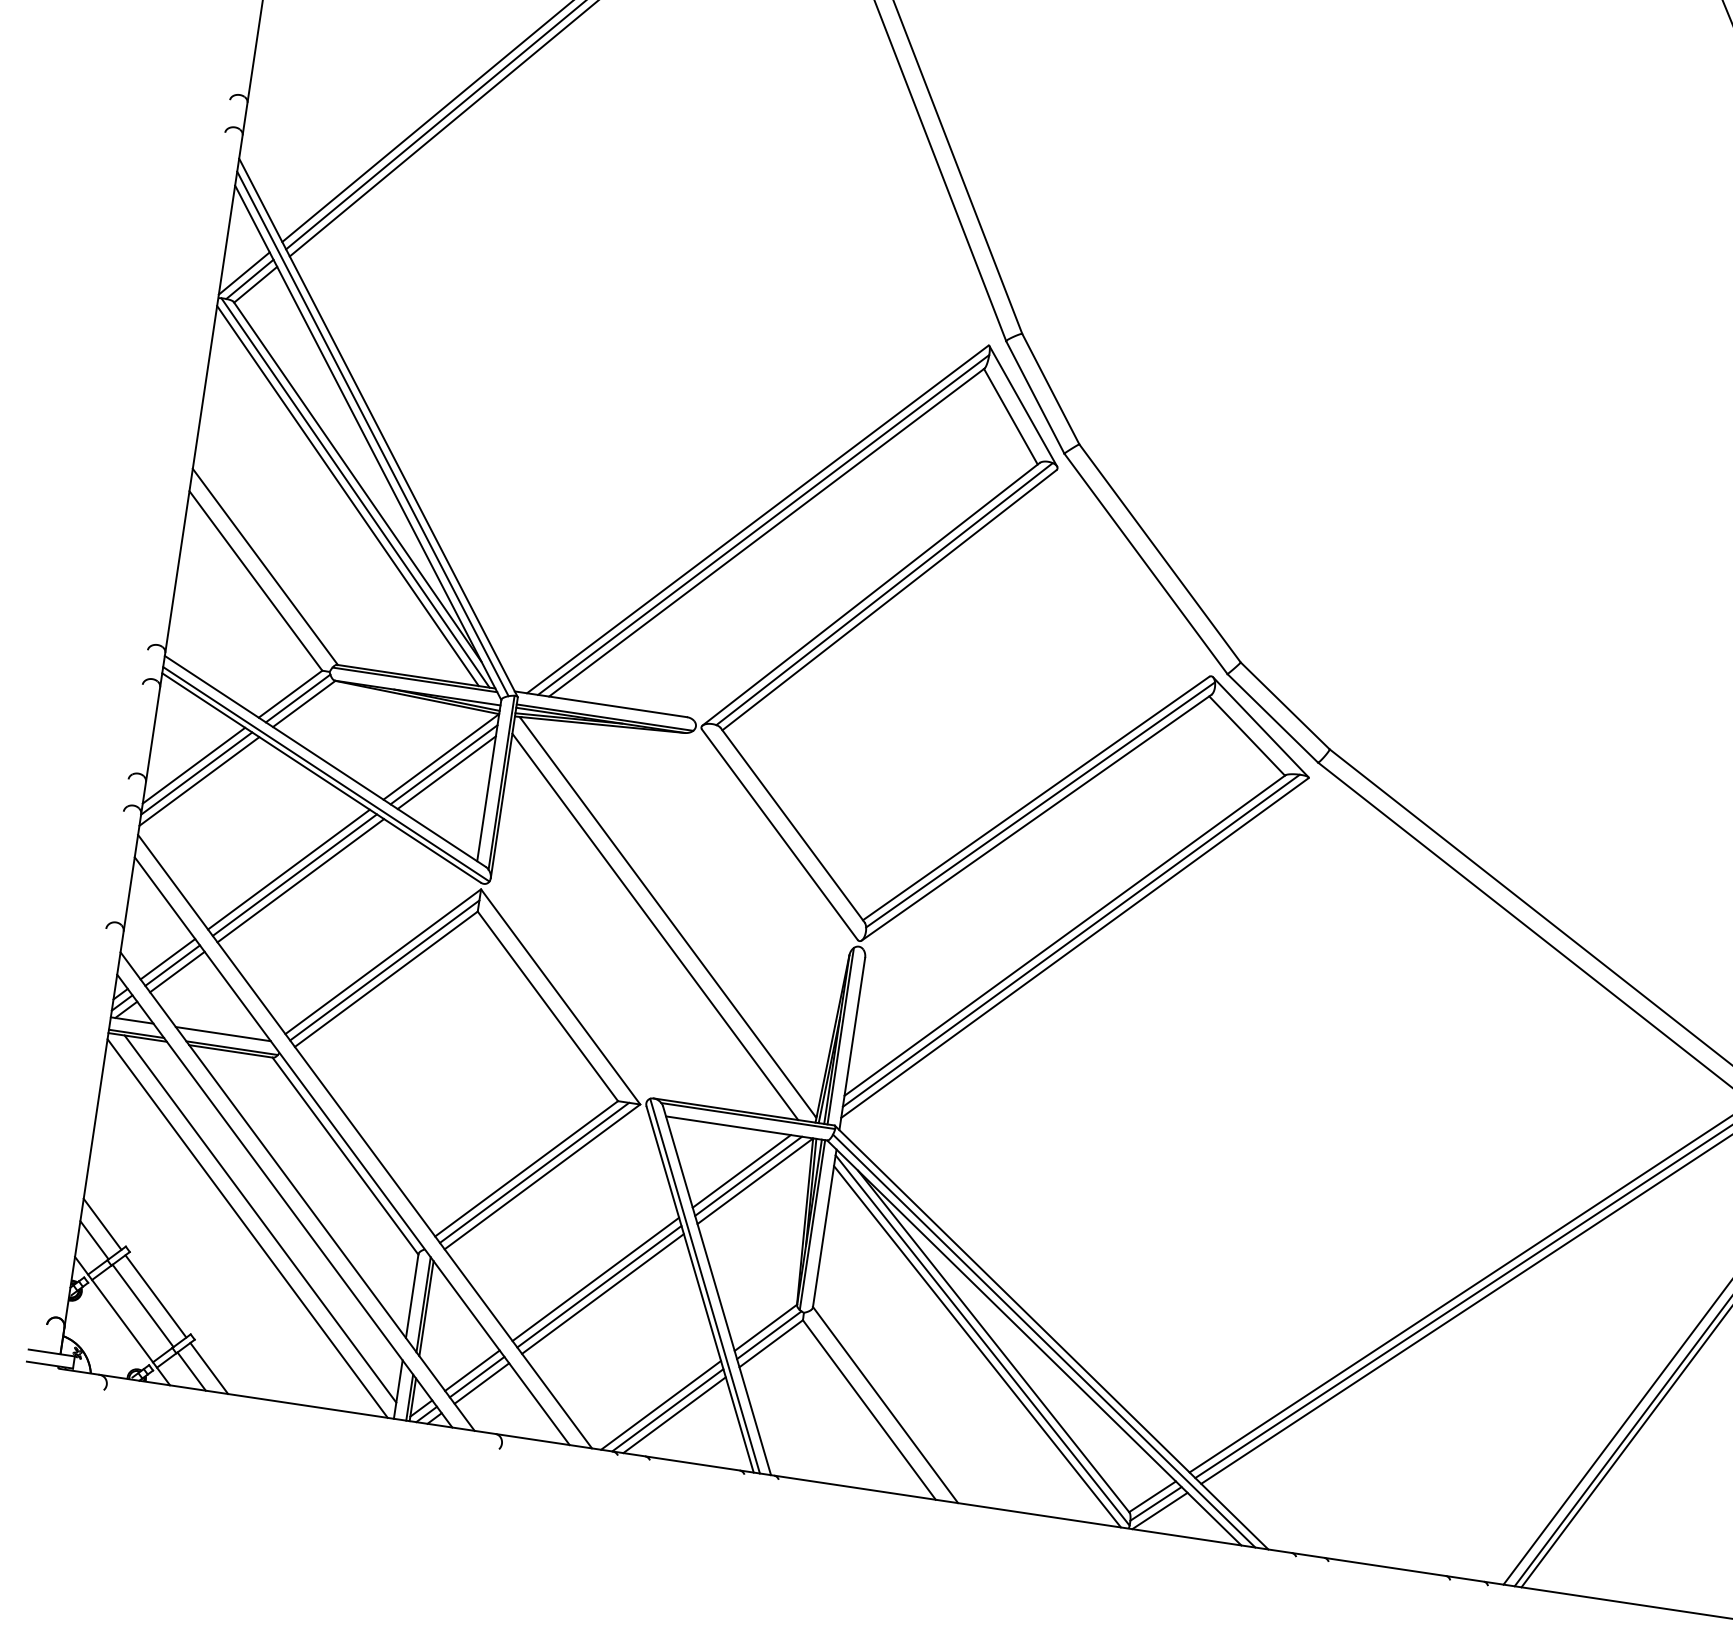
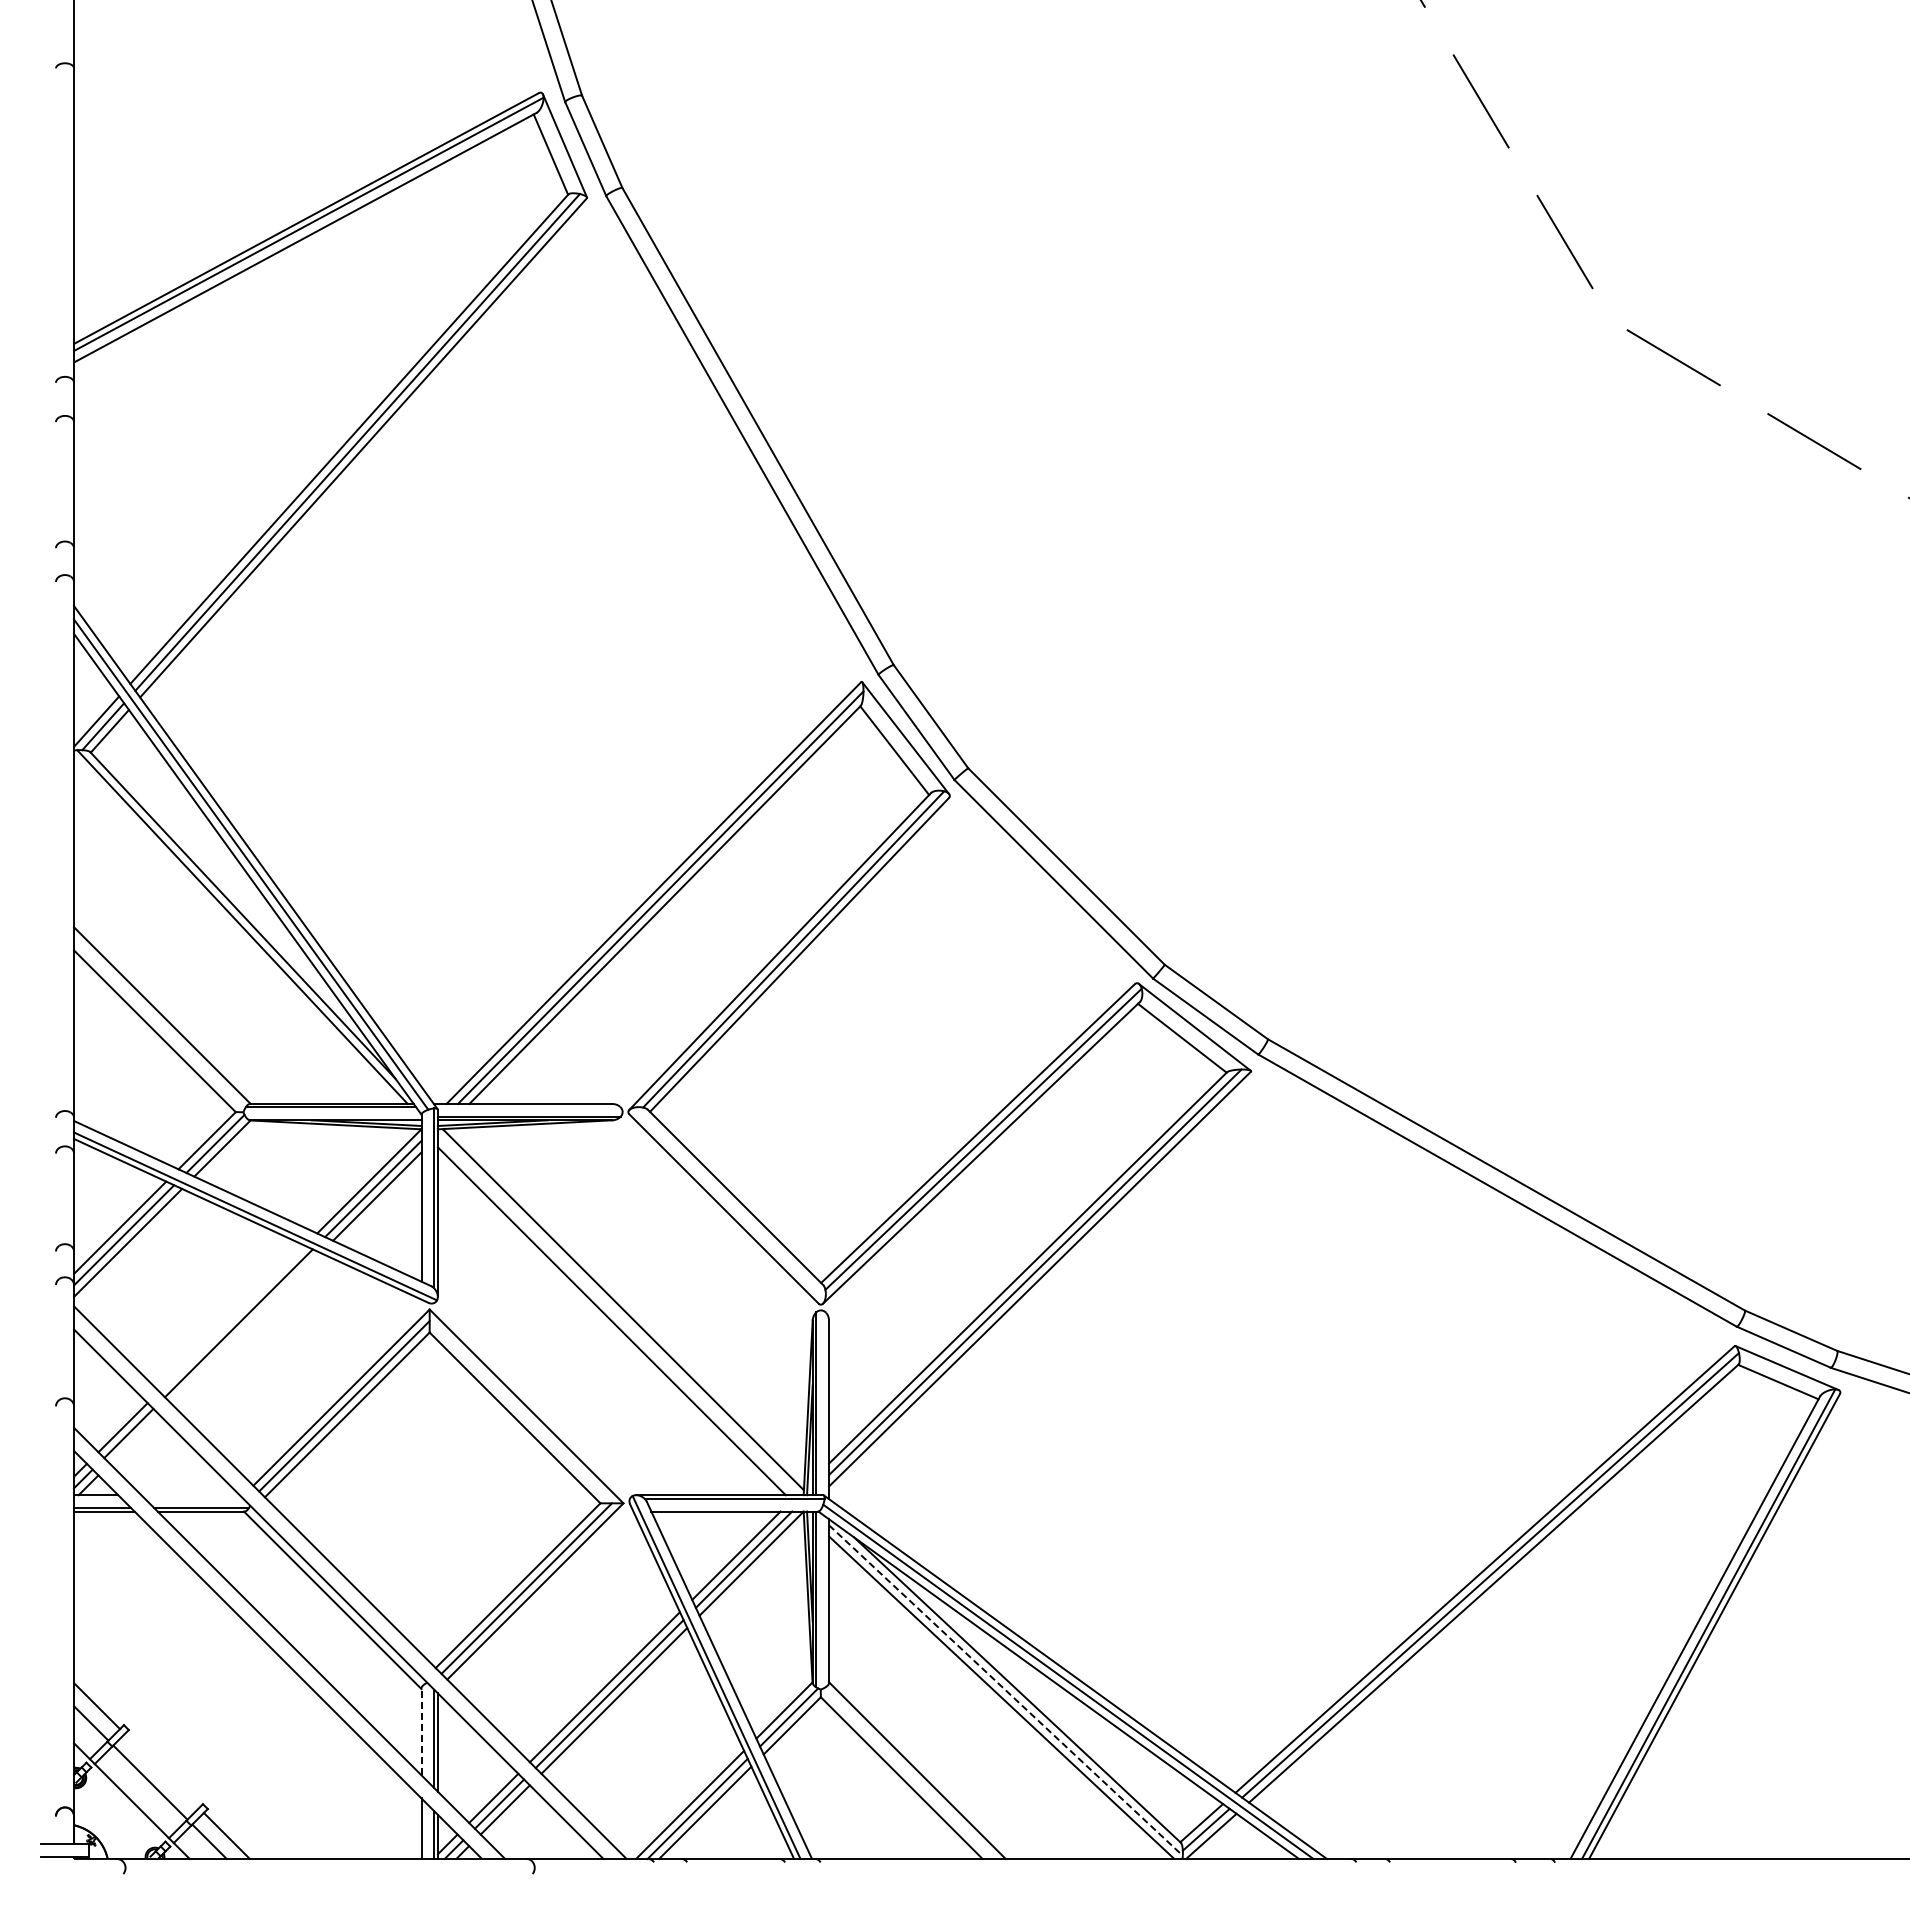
line: (348, 495) -> (235, 930), removed
line: (288, 869) -> (231, 1318), removed
line: (300, 881) -> (245, 1328), removed
line: (177, 971) -> (134, 1438), removed
line: (223, 1034) -> (190, 1495), removed
line: (259, 1218) -> (255, 1676), removed
line: (247, 1227) -> (244, 1687), removed
line: (412, 1295) -> (421, 1731), solid -> dashed
line: (155, 1296) -> (161, 1771), removed
line: (983, 1340) -> (1006, 1690), solid -> dashed

